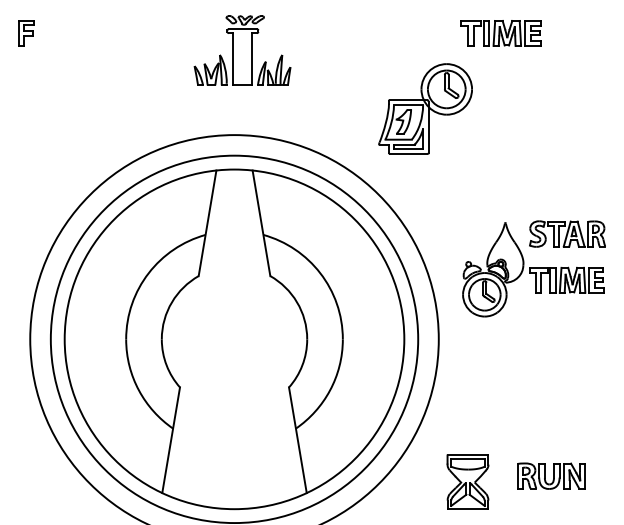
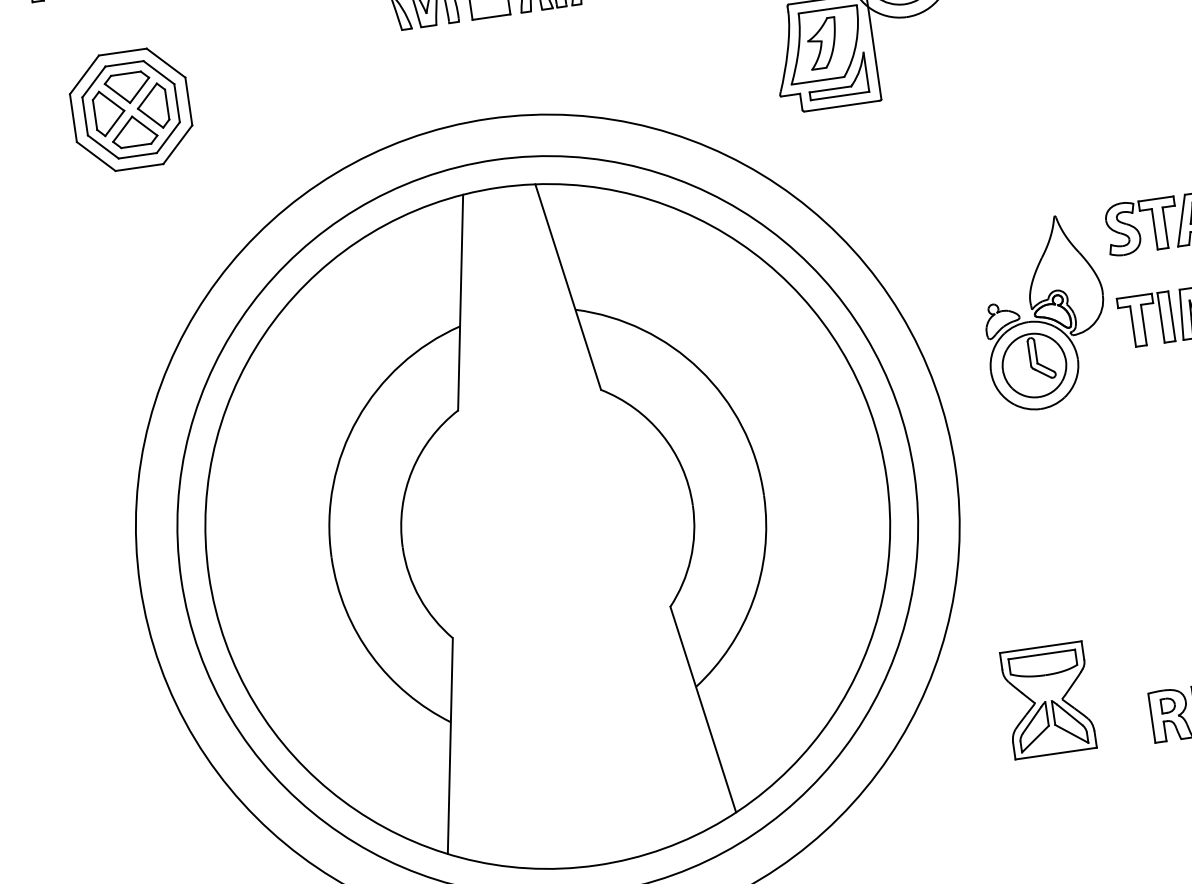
part: (59, 105) -> (131, 110), added
part: (467, 481) -> (1047, 699), moved

